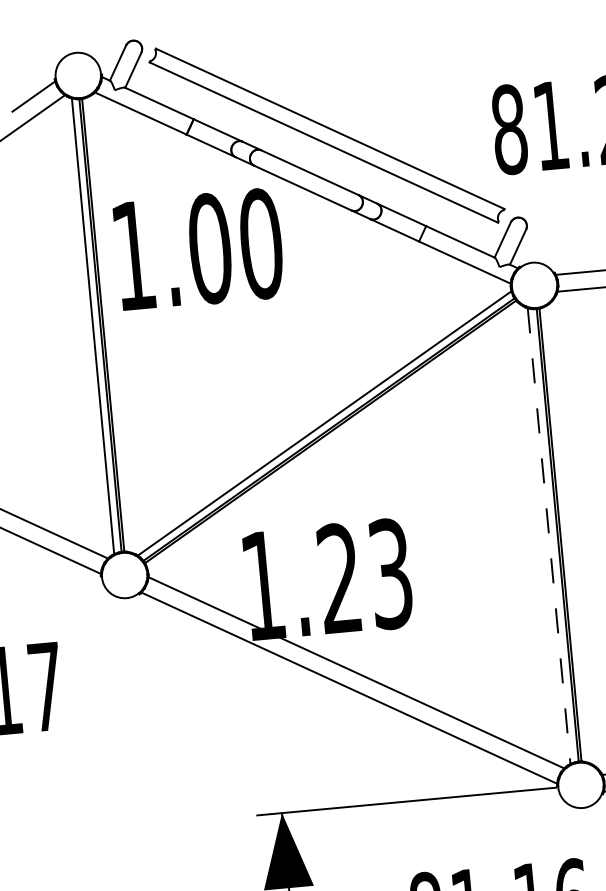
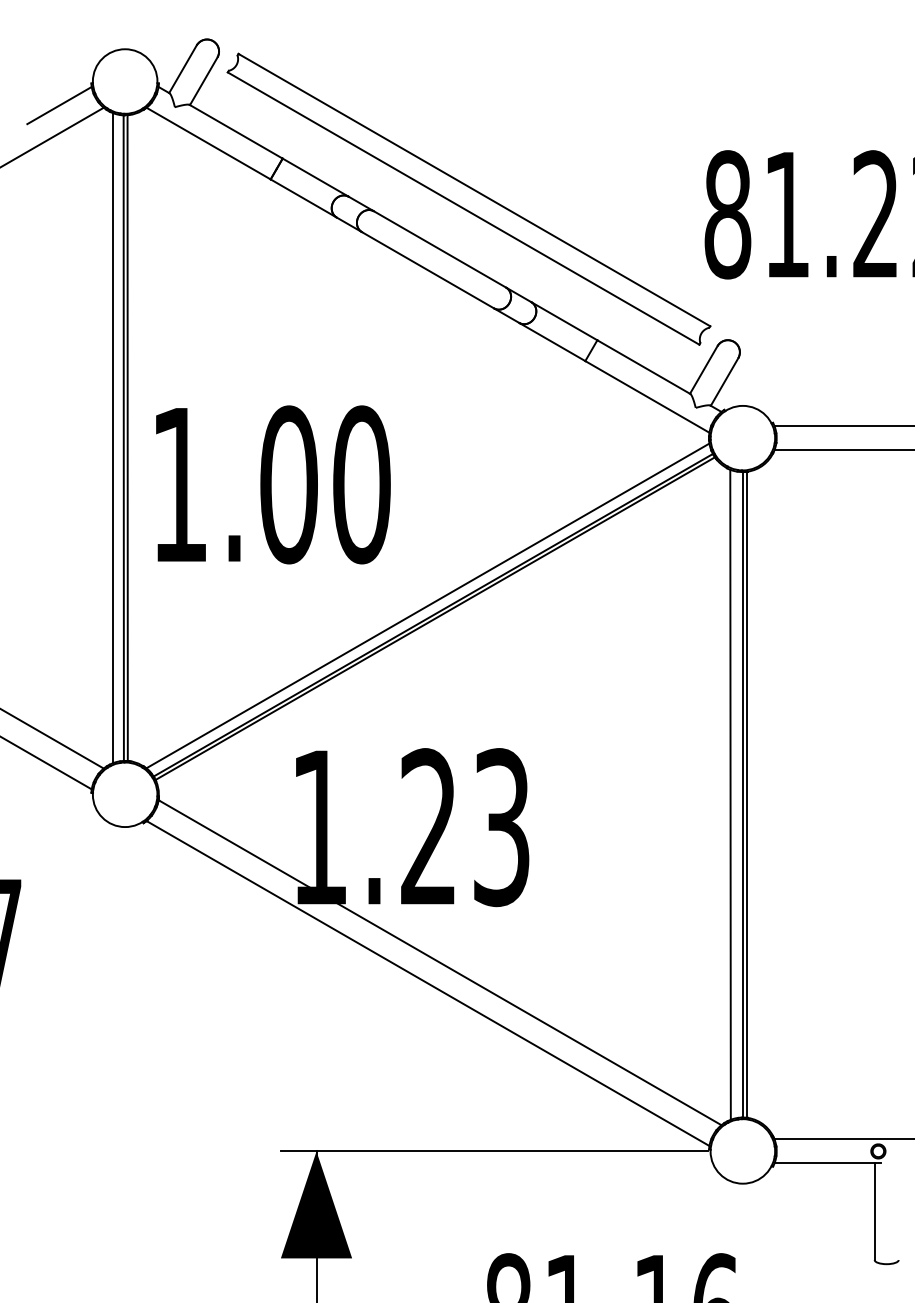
text: (199, 249) -> (273, 484), moved
line: (549, 535) -> (730, 794), dashed -> solid

